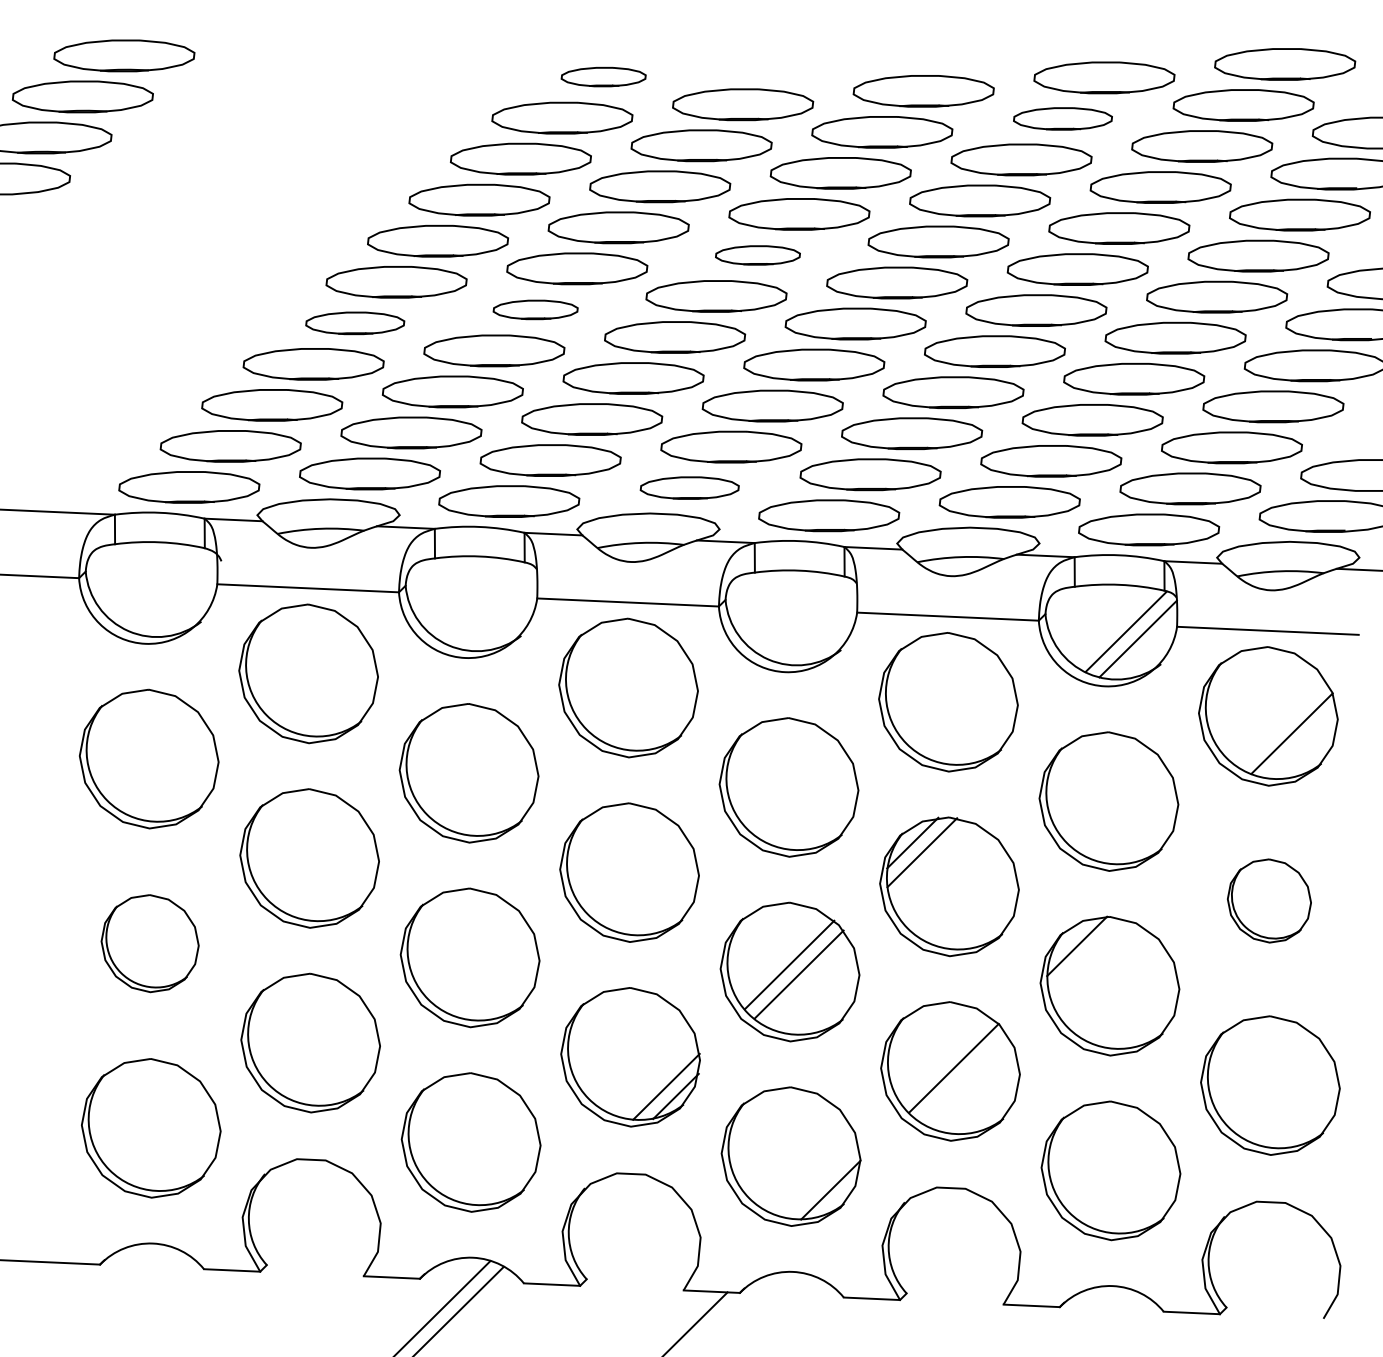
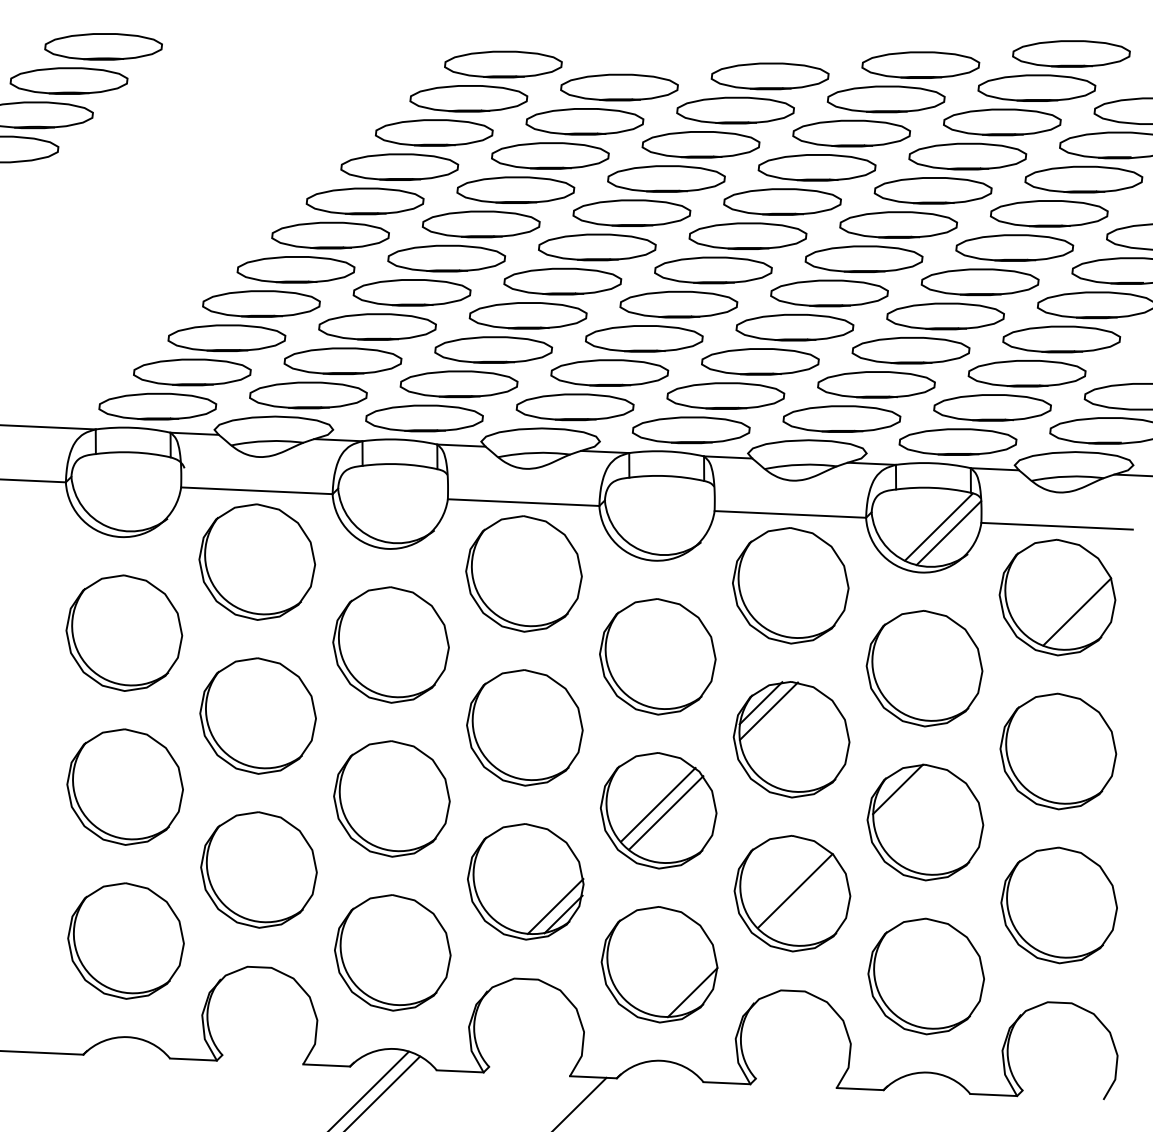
part: (603, 76) -> (503, 64), size x1.67
part: (1062, 118) -> (885, 99), size x1.43
part: (757, 255) -> (631, 213), size x1.67
part: (535, 309) -> (446, 258), size x1.67
part: (355, 323) -> (296, 270), size x1.43
part: (689, 487) -> (574, 406), size x1.43
part: (1269, 900) -> (1058, 751), size x1.67
part: (149, 943) -> (124, 786), size x1.43

